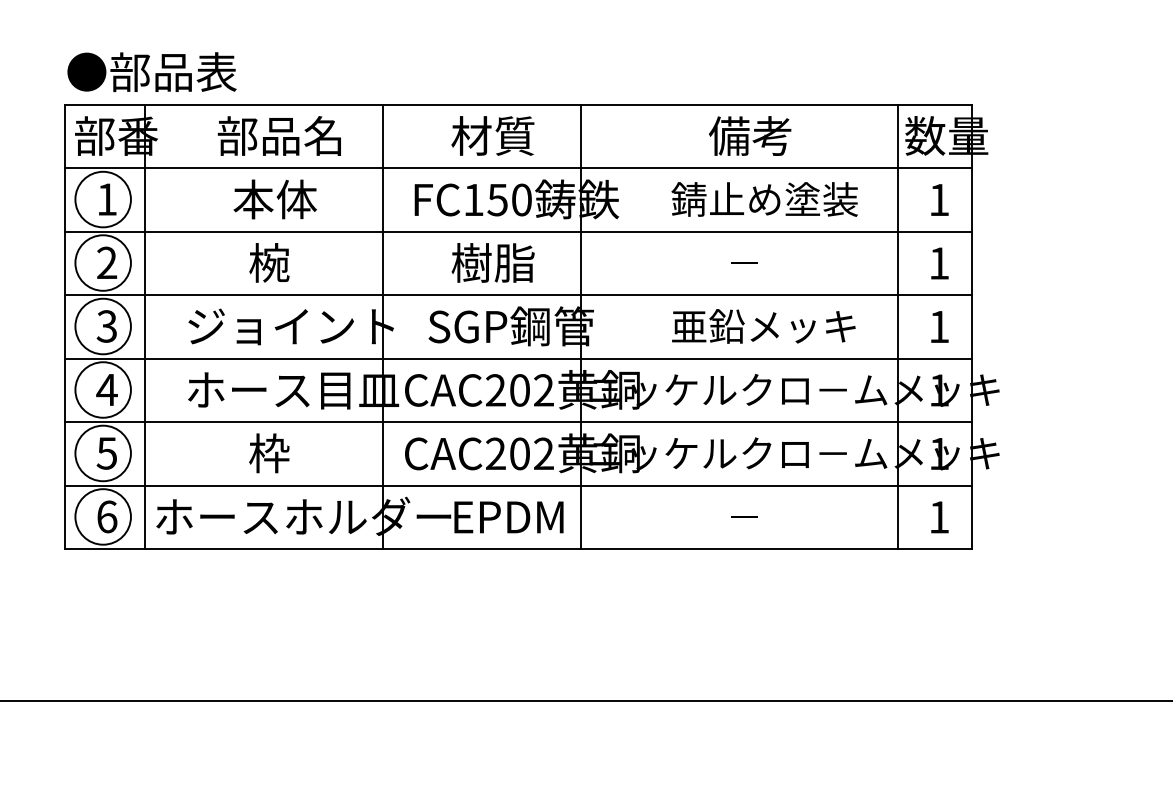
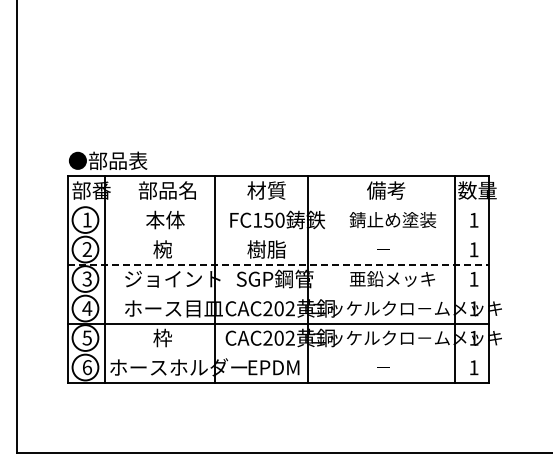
line: (518, 168) -> (278, 205), removed
line: (518, 232) -> (278, 235), removed
line: (518, 295) -> (278, 264), solid -> dashed
line: (518, 359) -> (278, 294), removed
line: (518, 486) -> (278, 353), removed

